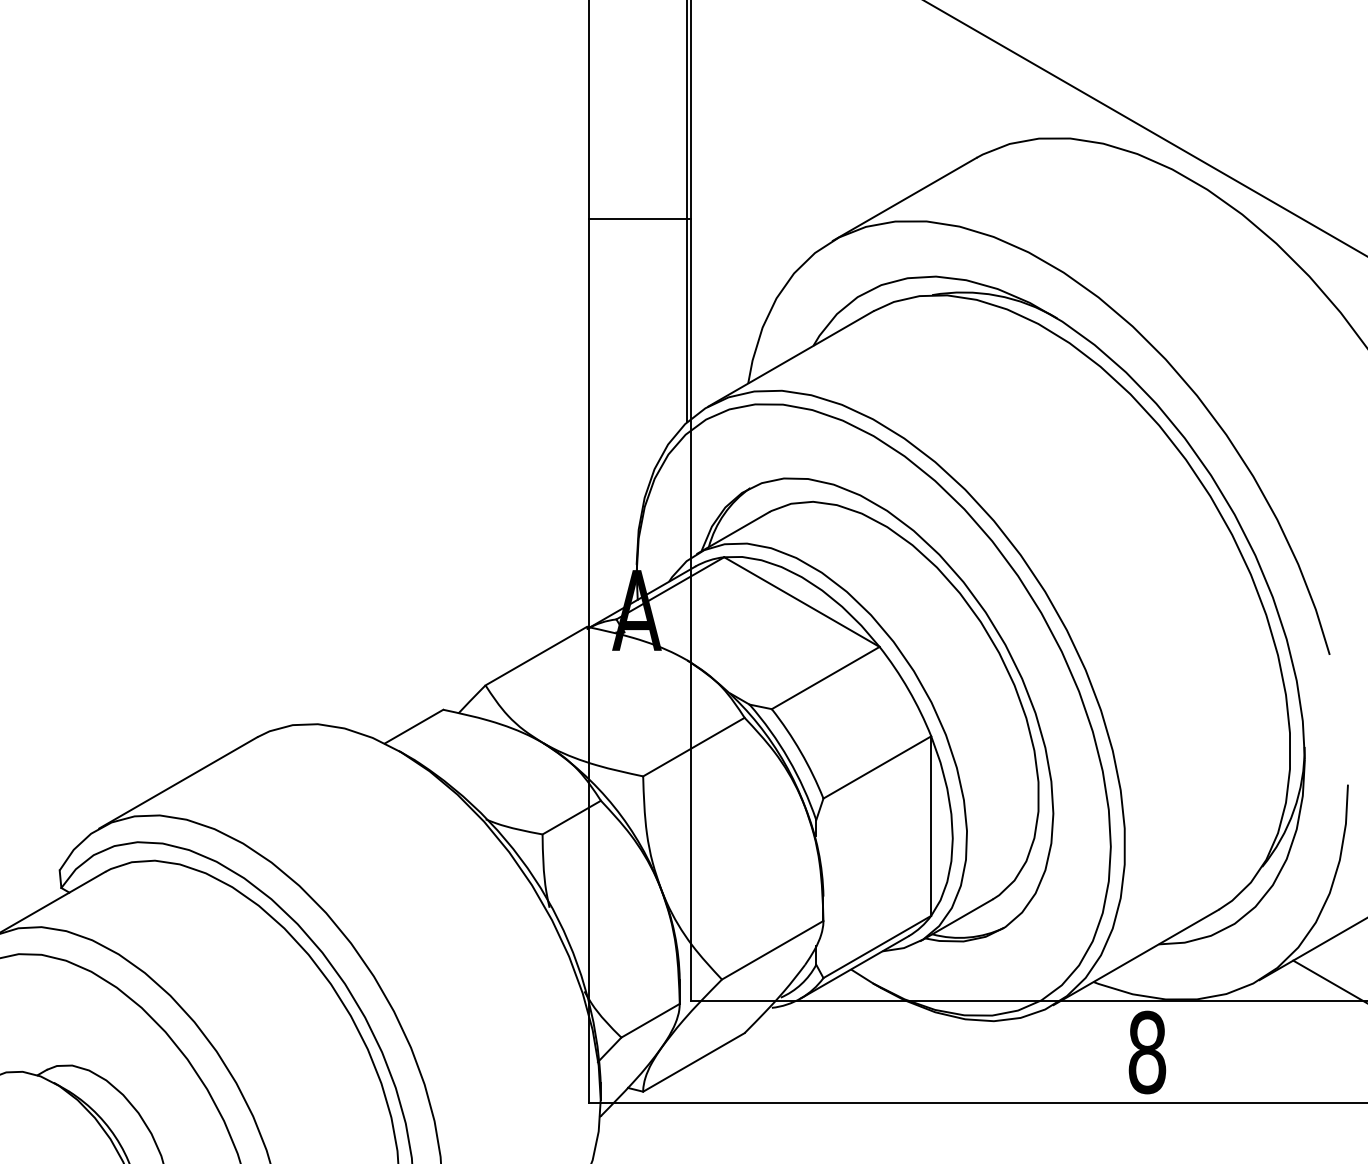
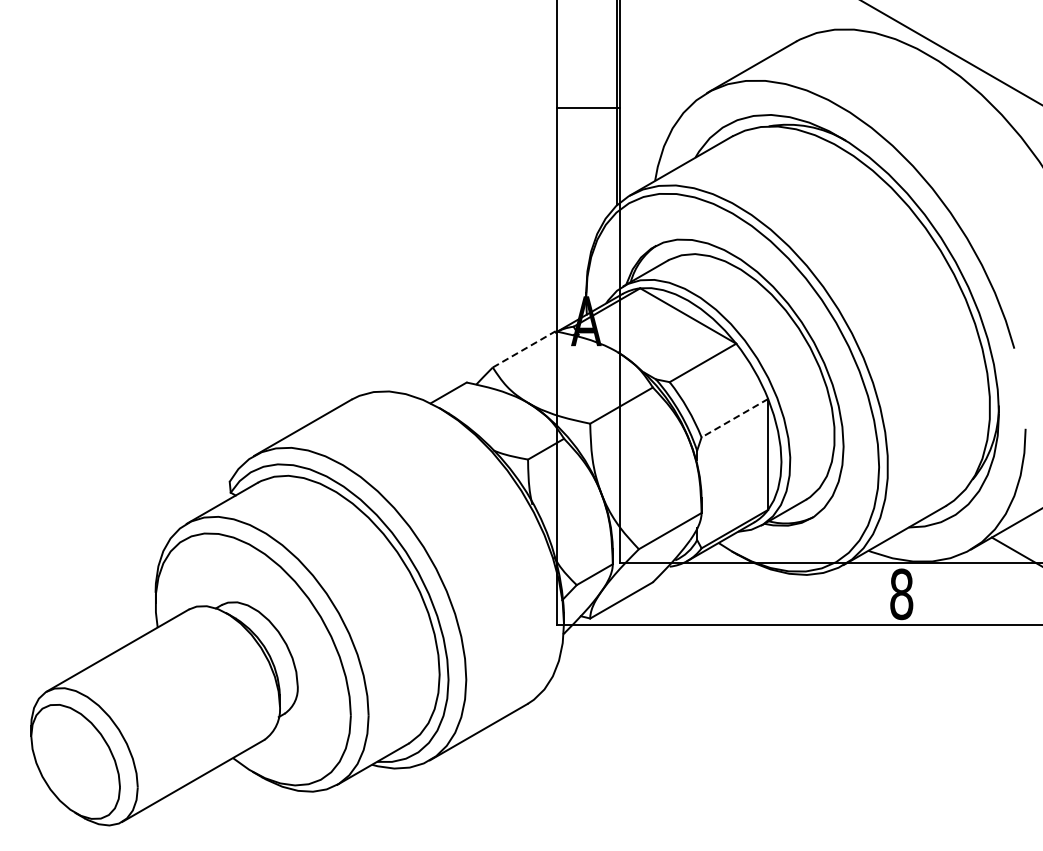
line: (638, 219) -> (587, 108), moved
line: (536, 656) -> (524, 349), solid -> dashed
line: (876, 767) -> (734, 418), solid -> dashed

